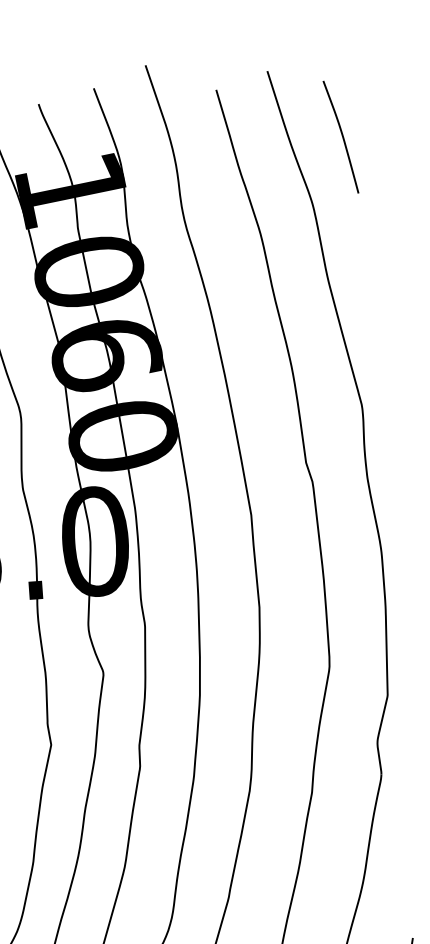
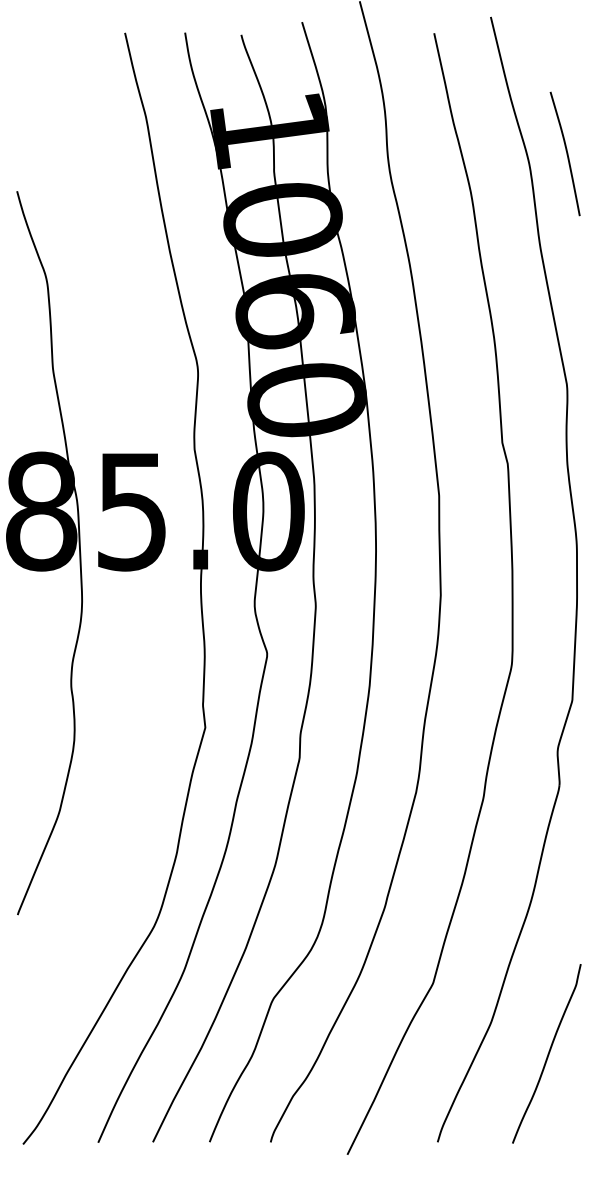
curve: (342, 136) -> (566, 153), moved

